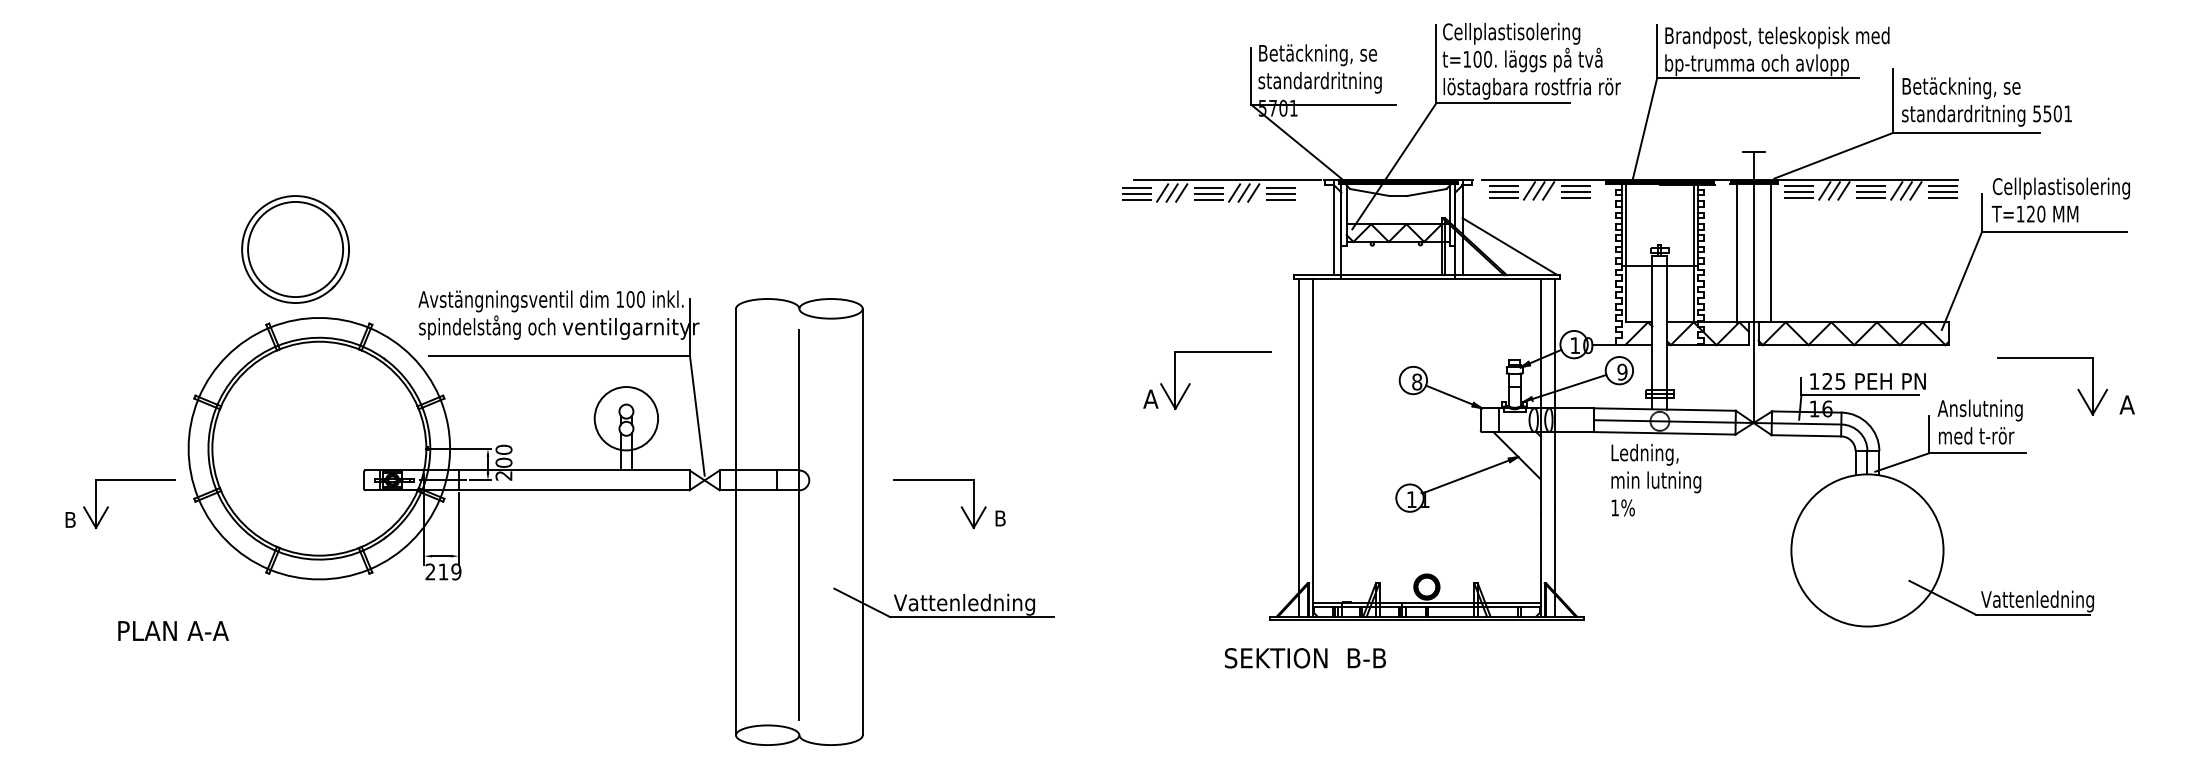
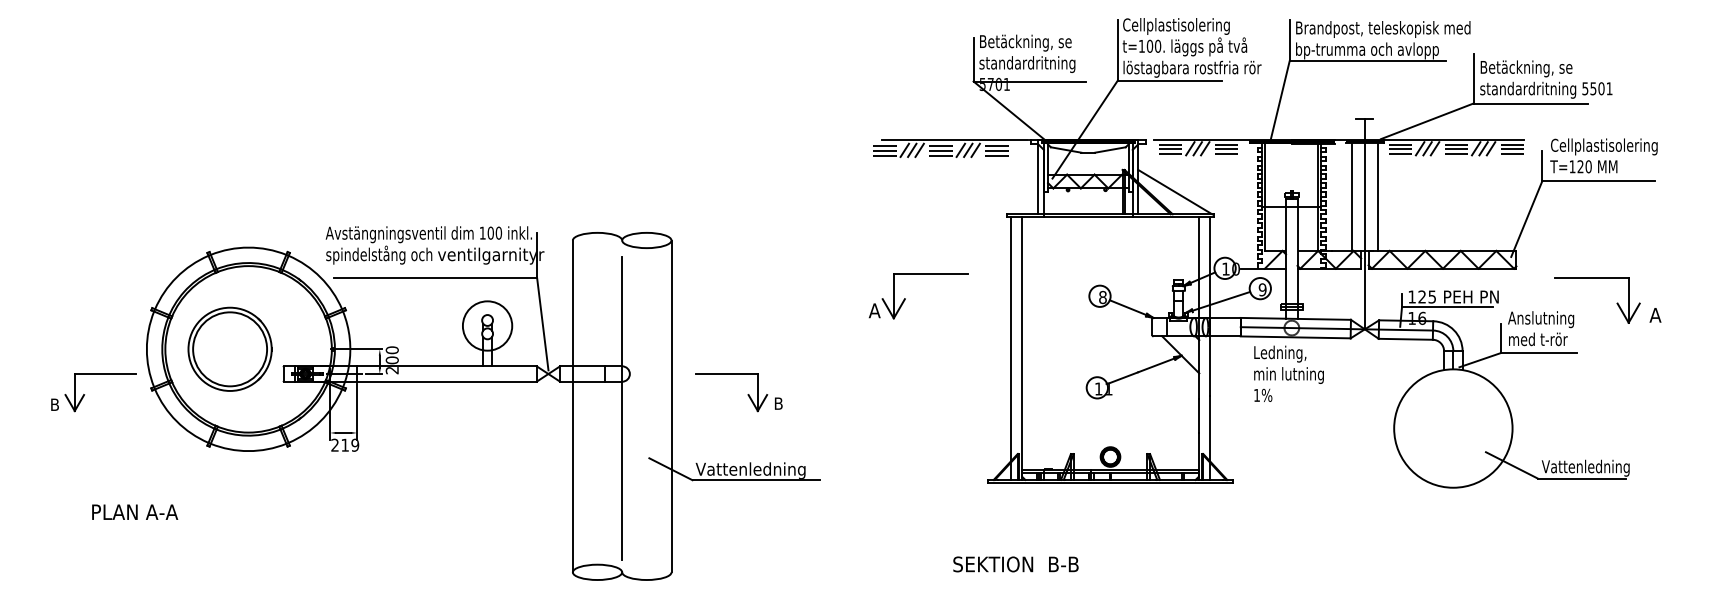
part: (294, 248) -> (229, 348), moved
part: (1190, 383) -> (905, 298), moved
text: (174, 630) -> (135, 511), moved
text: (1304, 658) -> (1015, 564), moved

